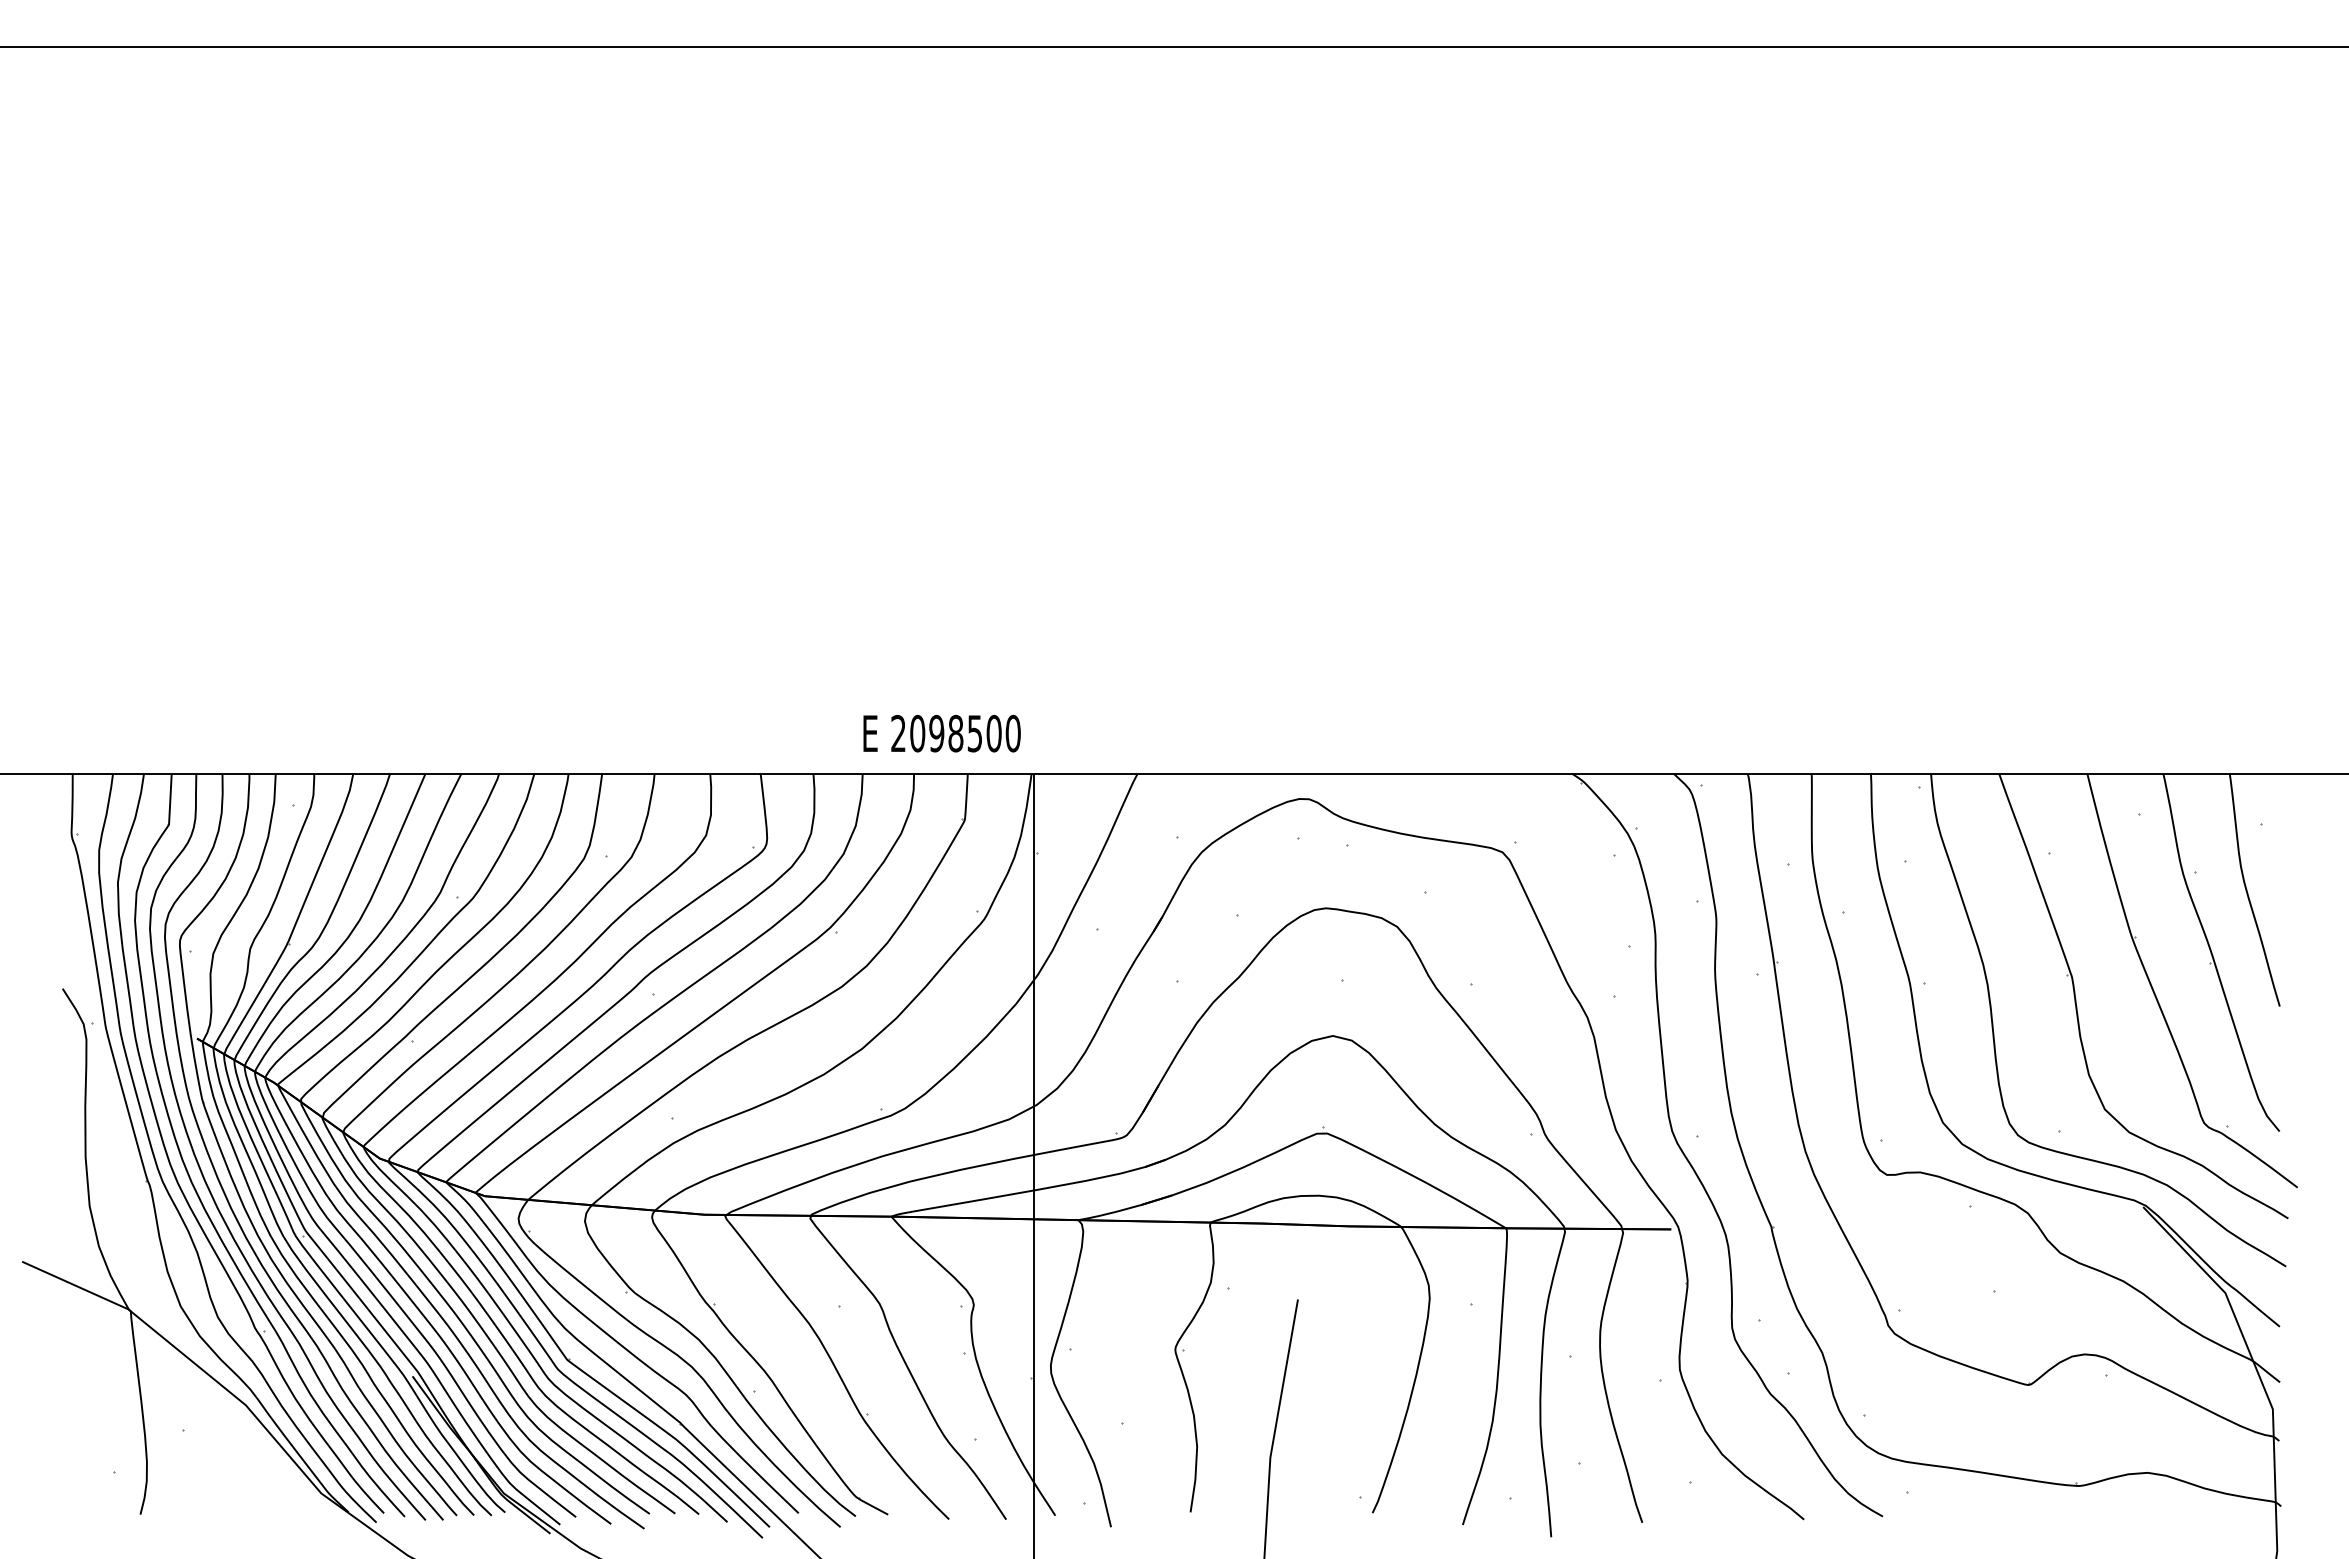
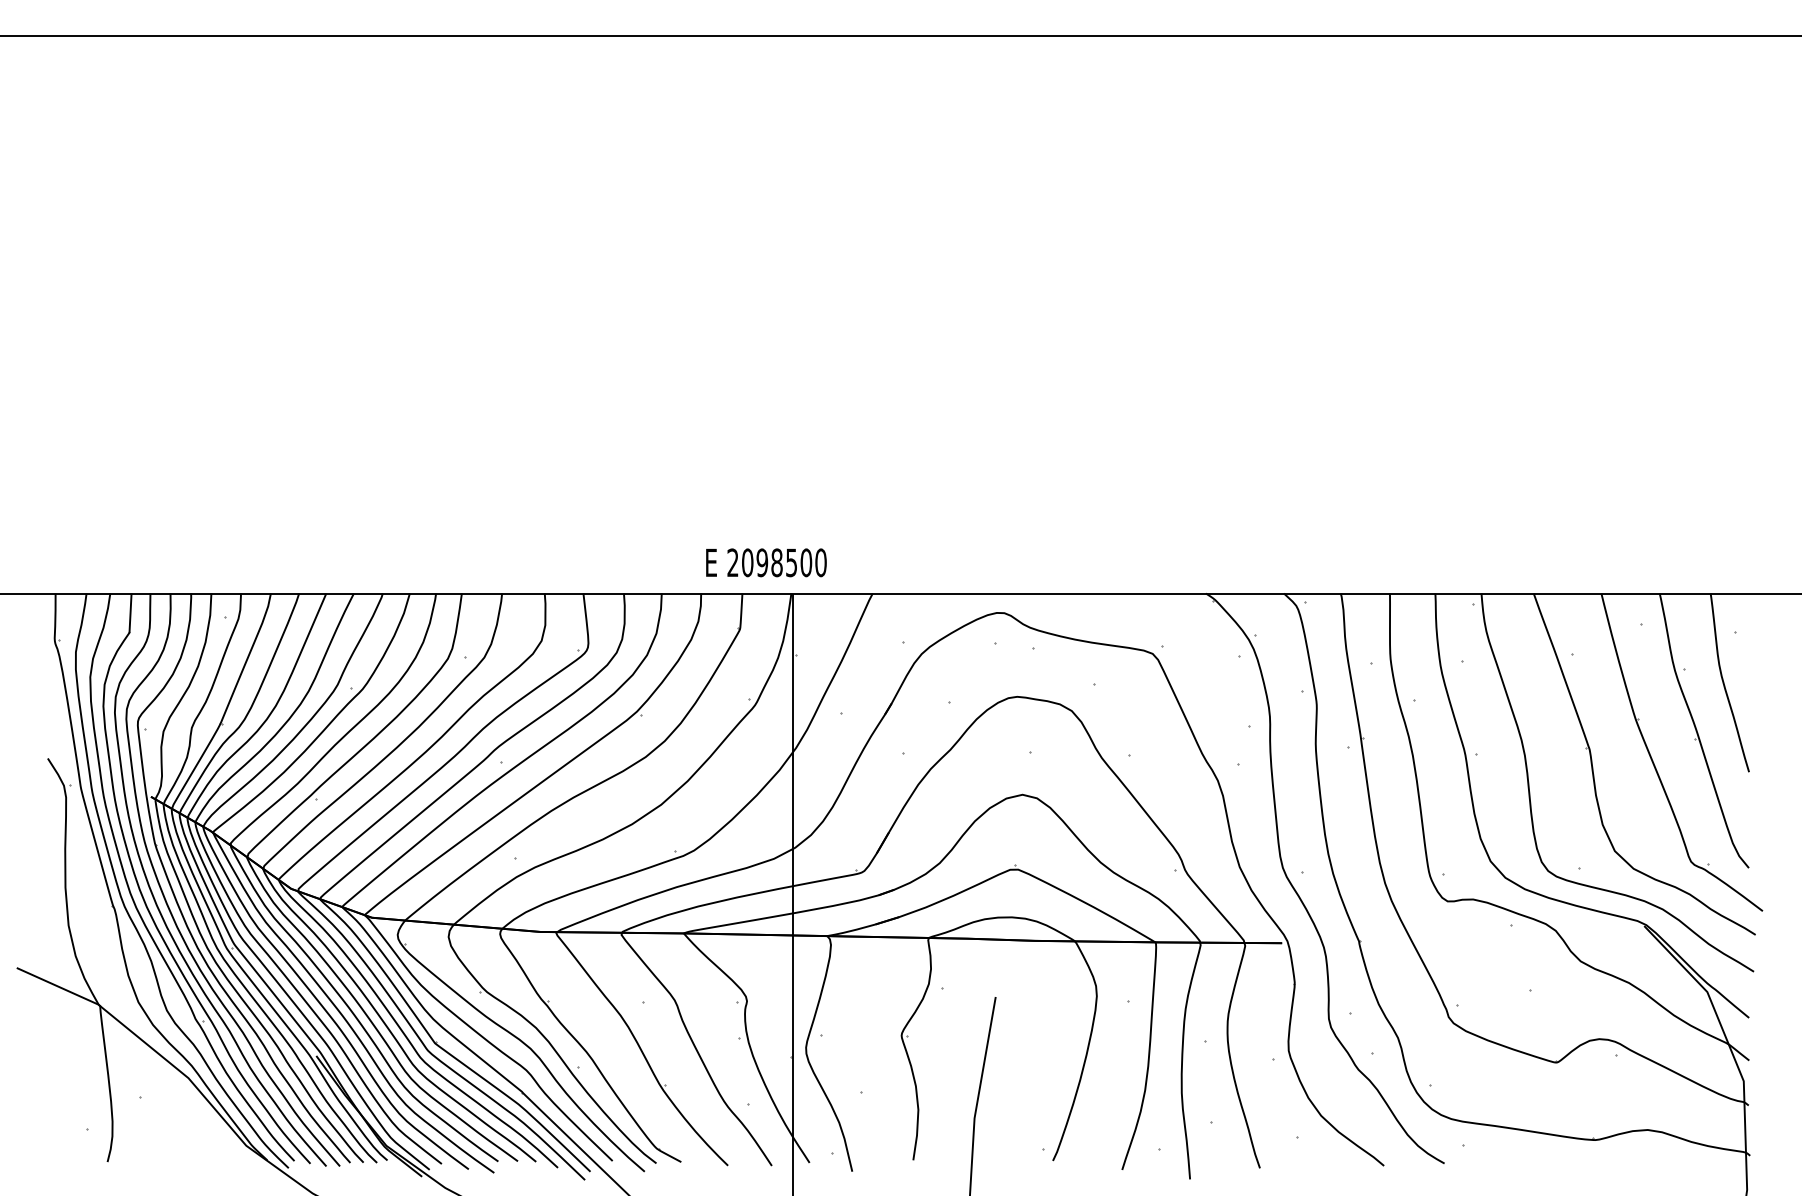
text: (941, 733) -> (765, 562), moved

